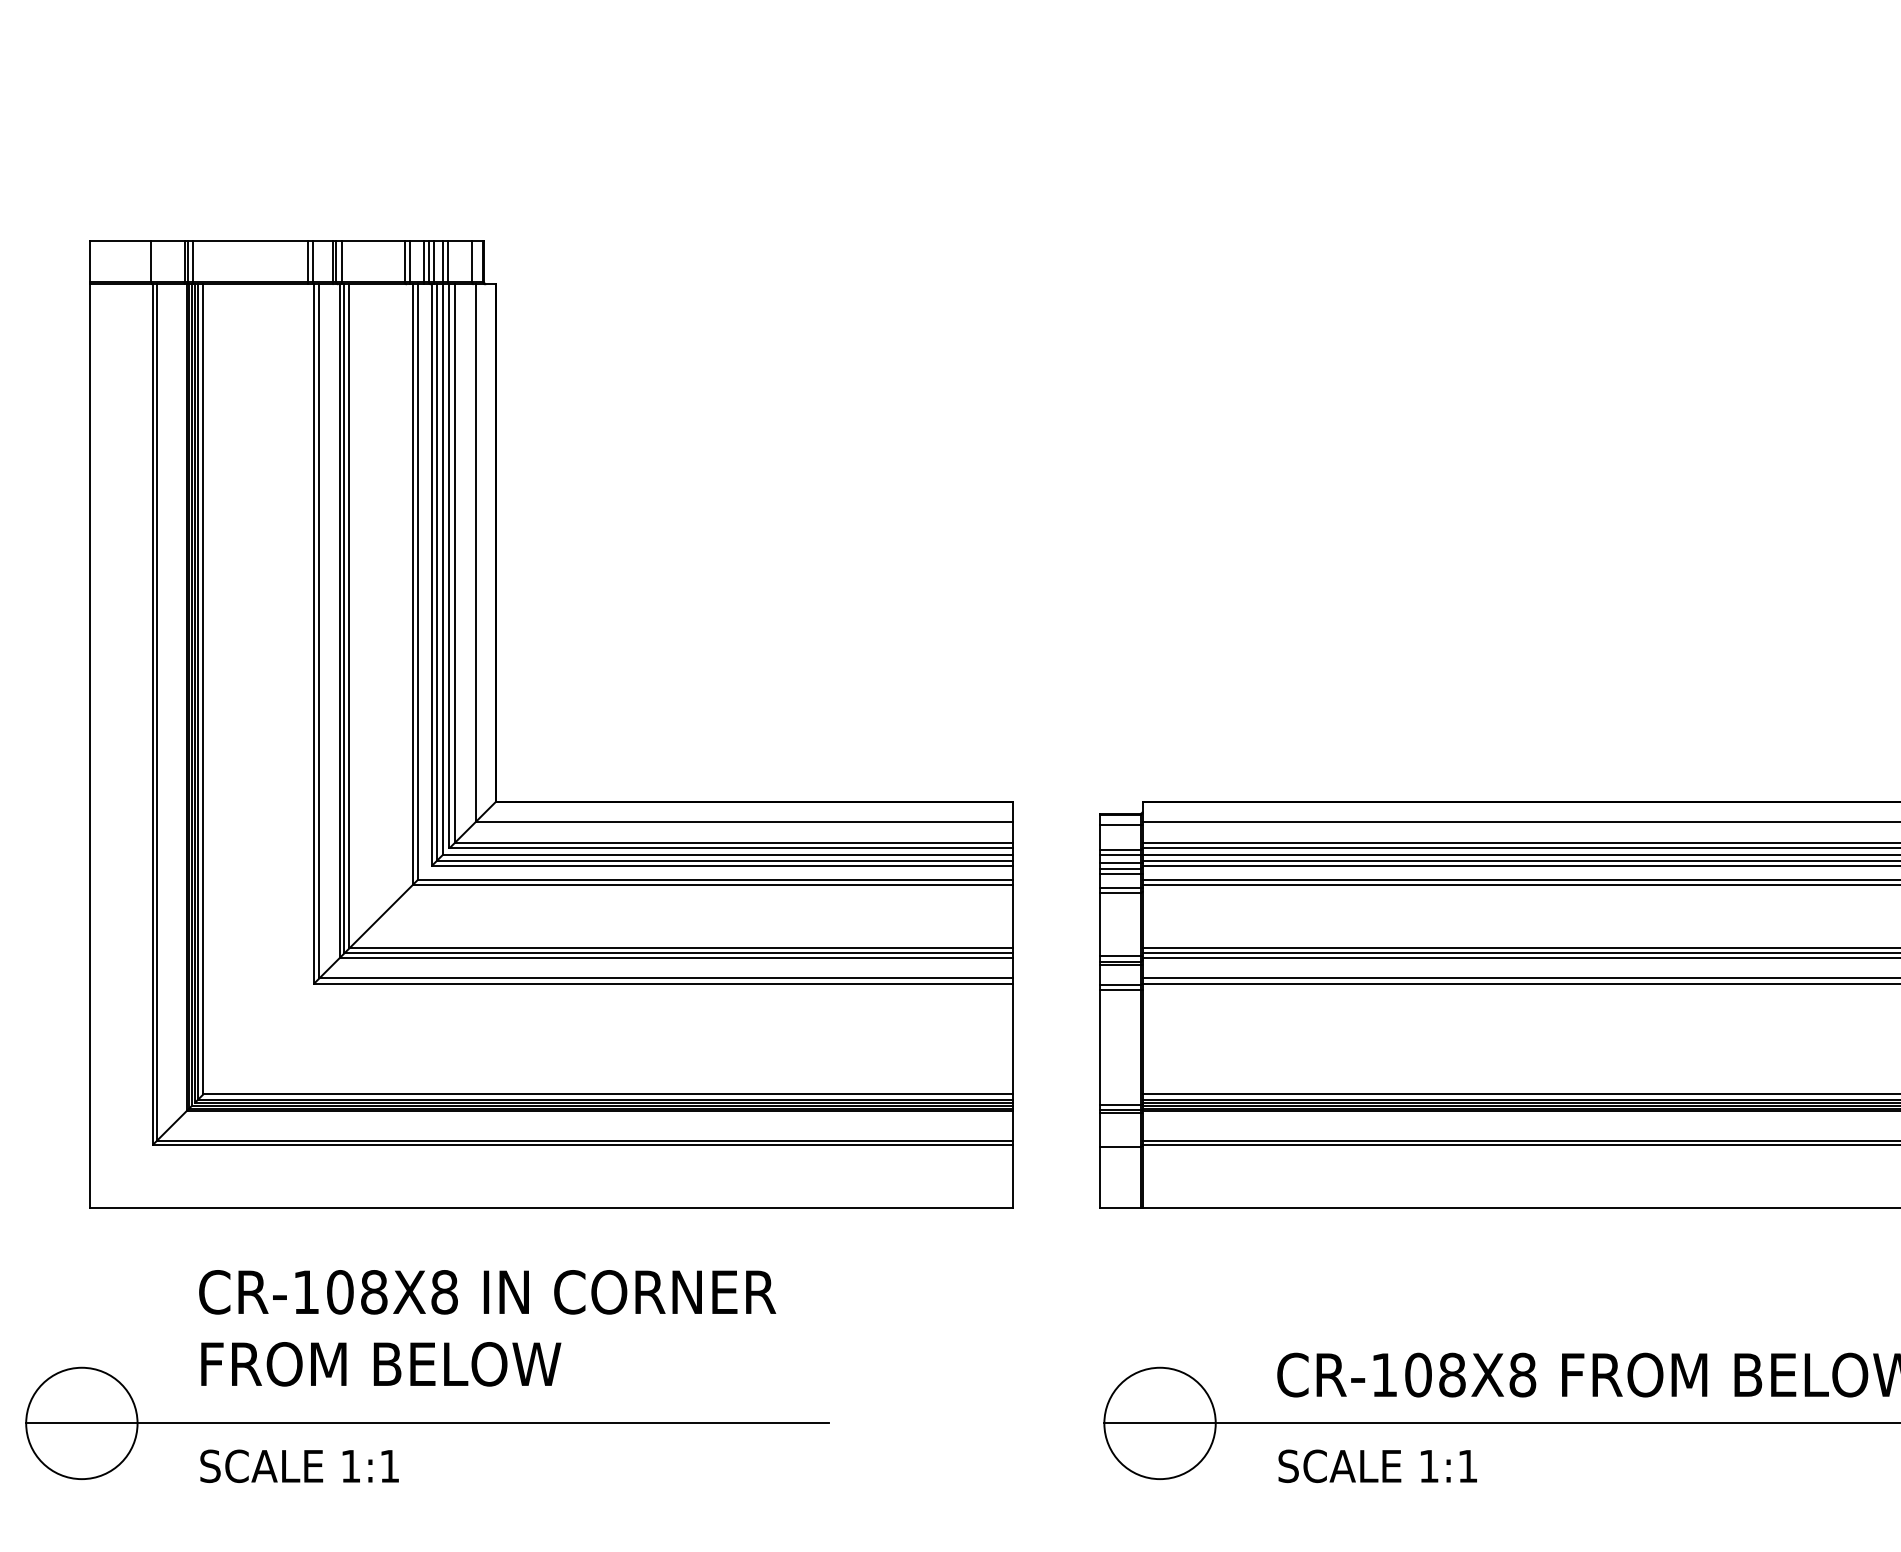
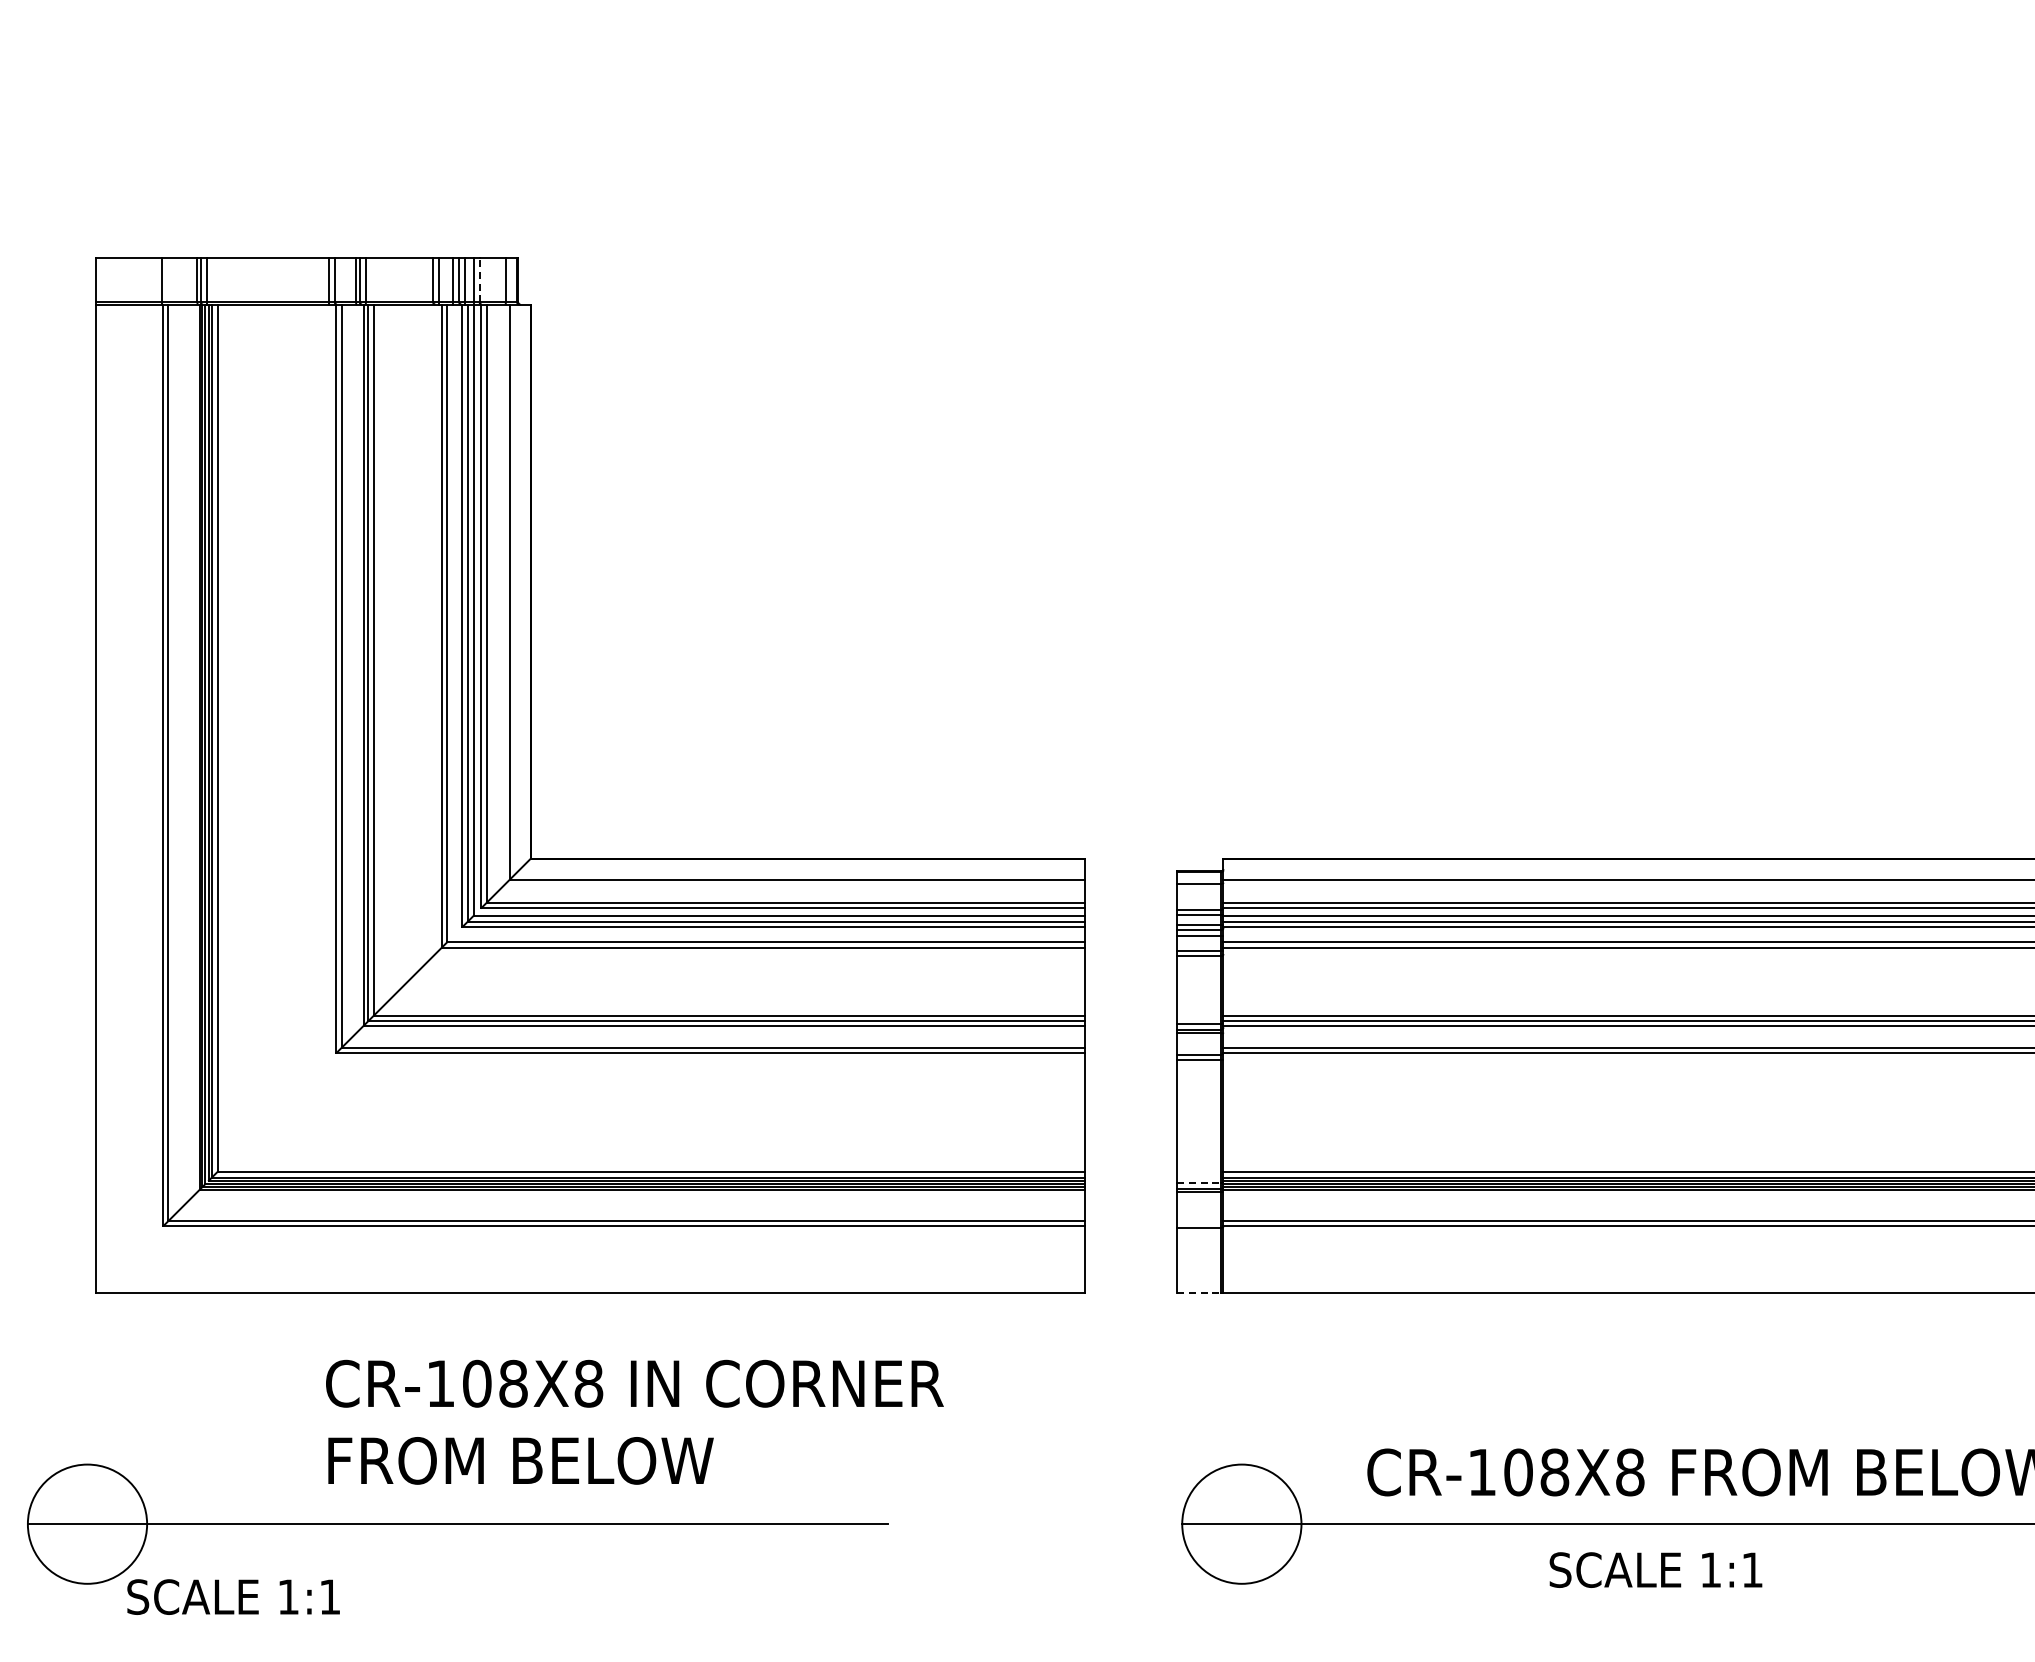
line: (448, 261) -> (479, 280), solid -> dashed
line: (1120, 1104) -> (1199, 1182), solid -> dashed
line: (1120, 1207) -> (1199, 1293), solid -> dashed
text: (487, 1327) -> (634, 1421), moved
text: (299, 1465) -> (233, 1596), moved
text: (1377, 1465) -> (1655, 1569), moved

